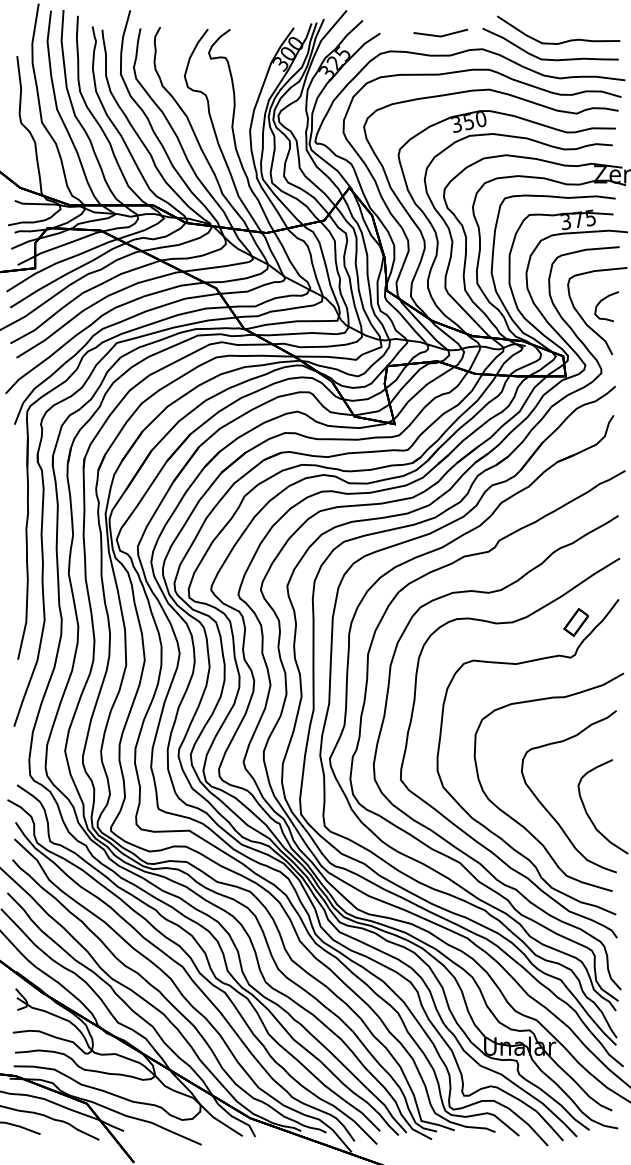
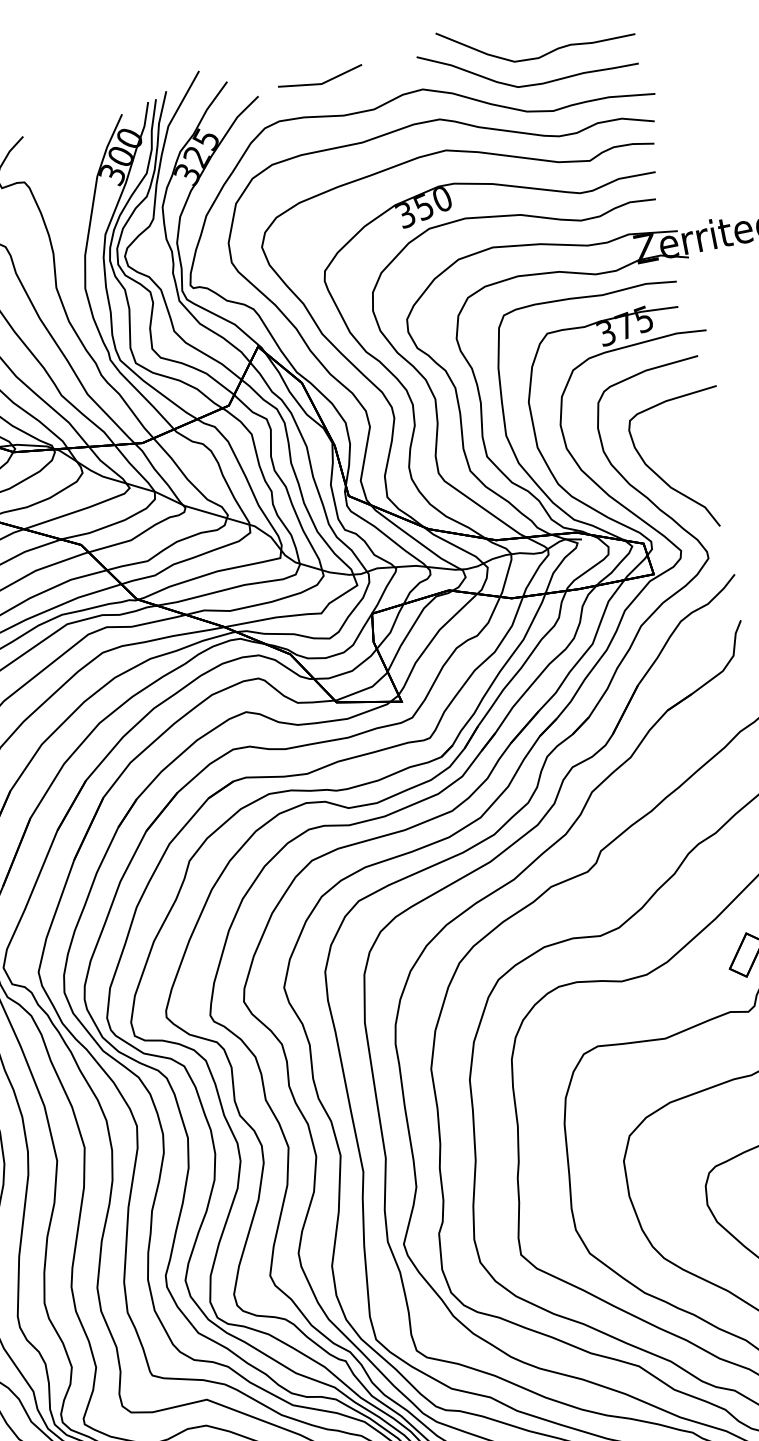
line: (440, 35) -> (320, 82), moved
curve: (603, 300) -> (689, 444), removed

